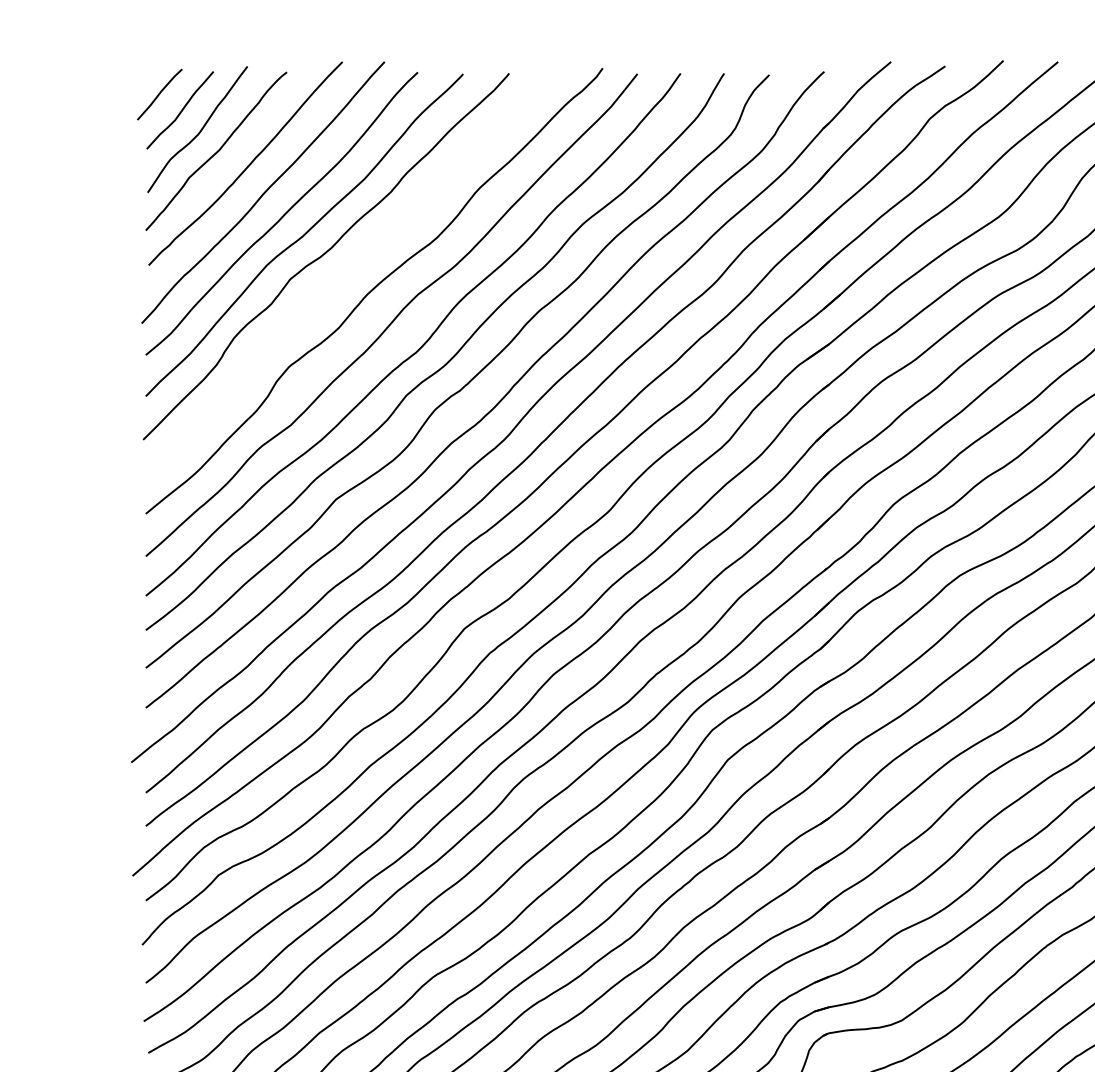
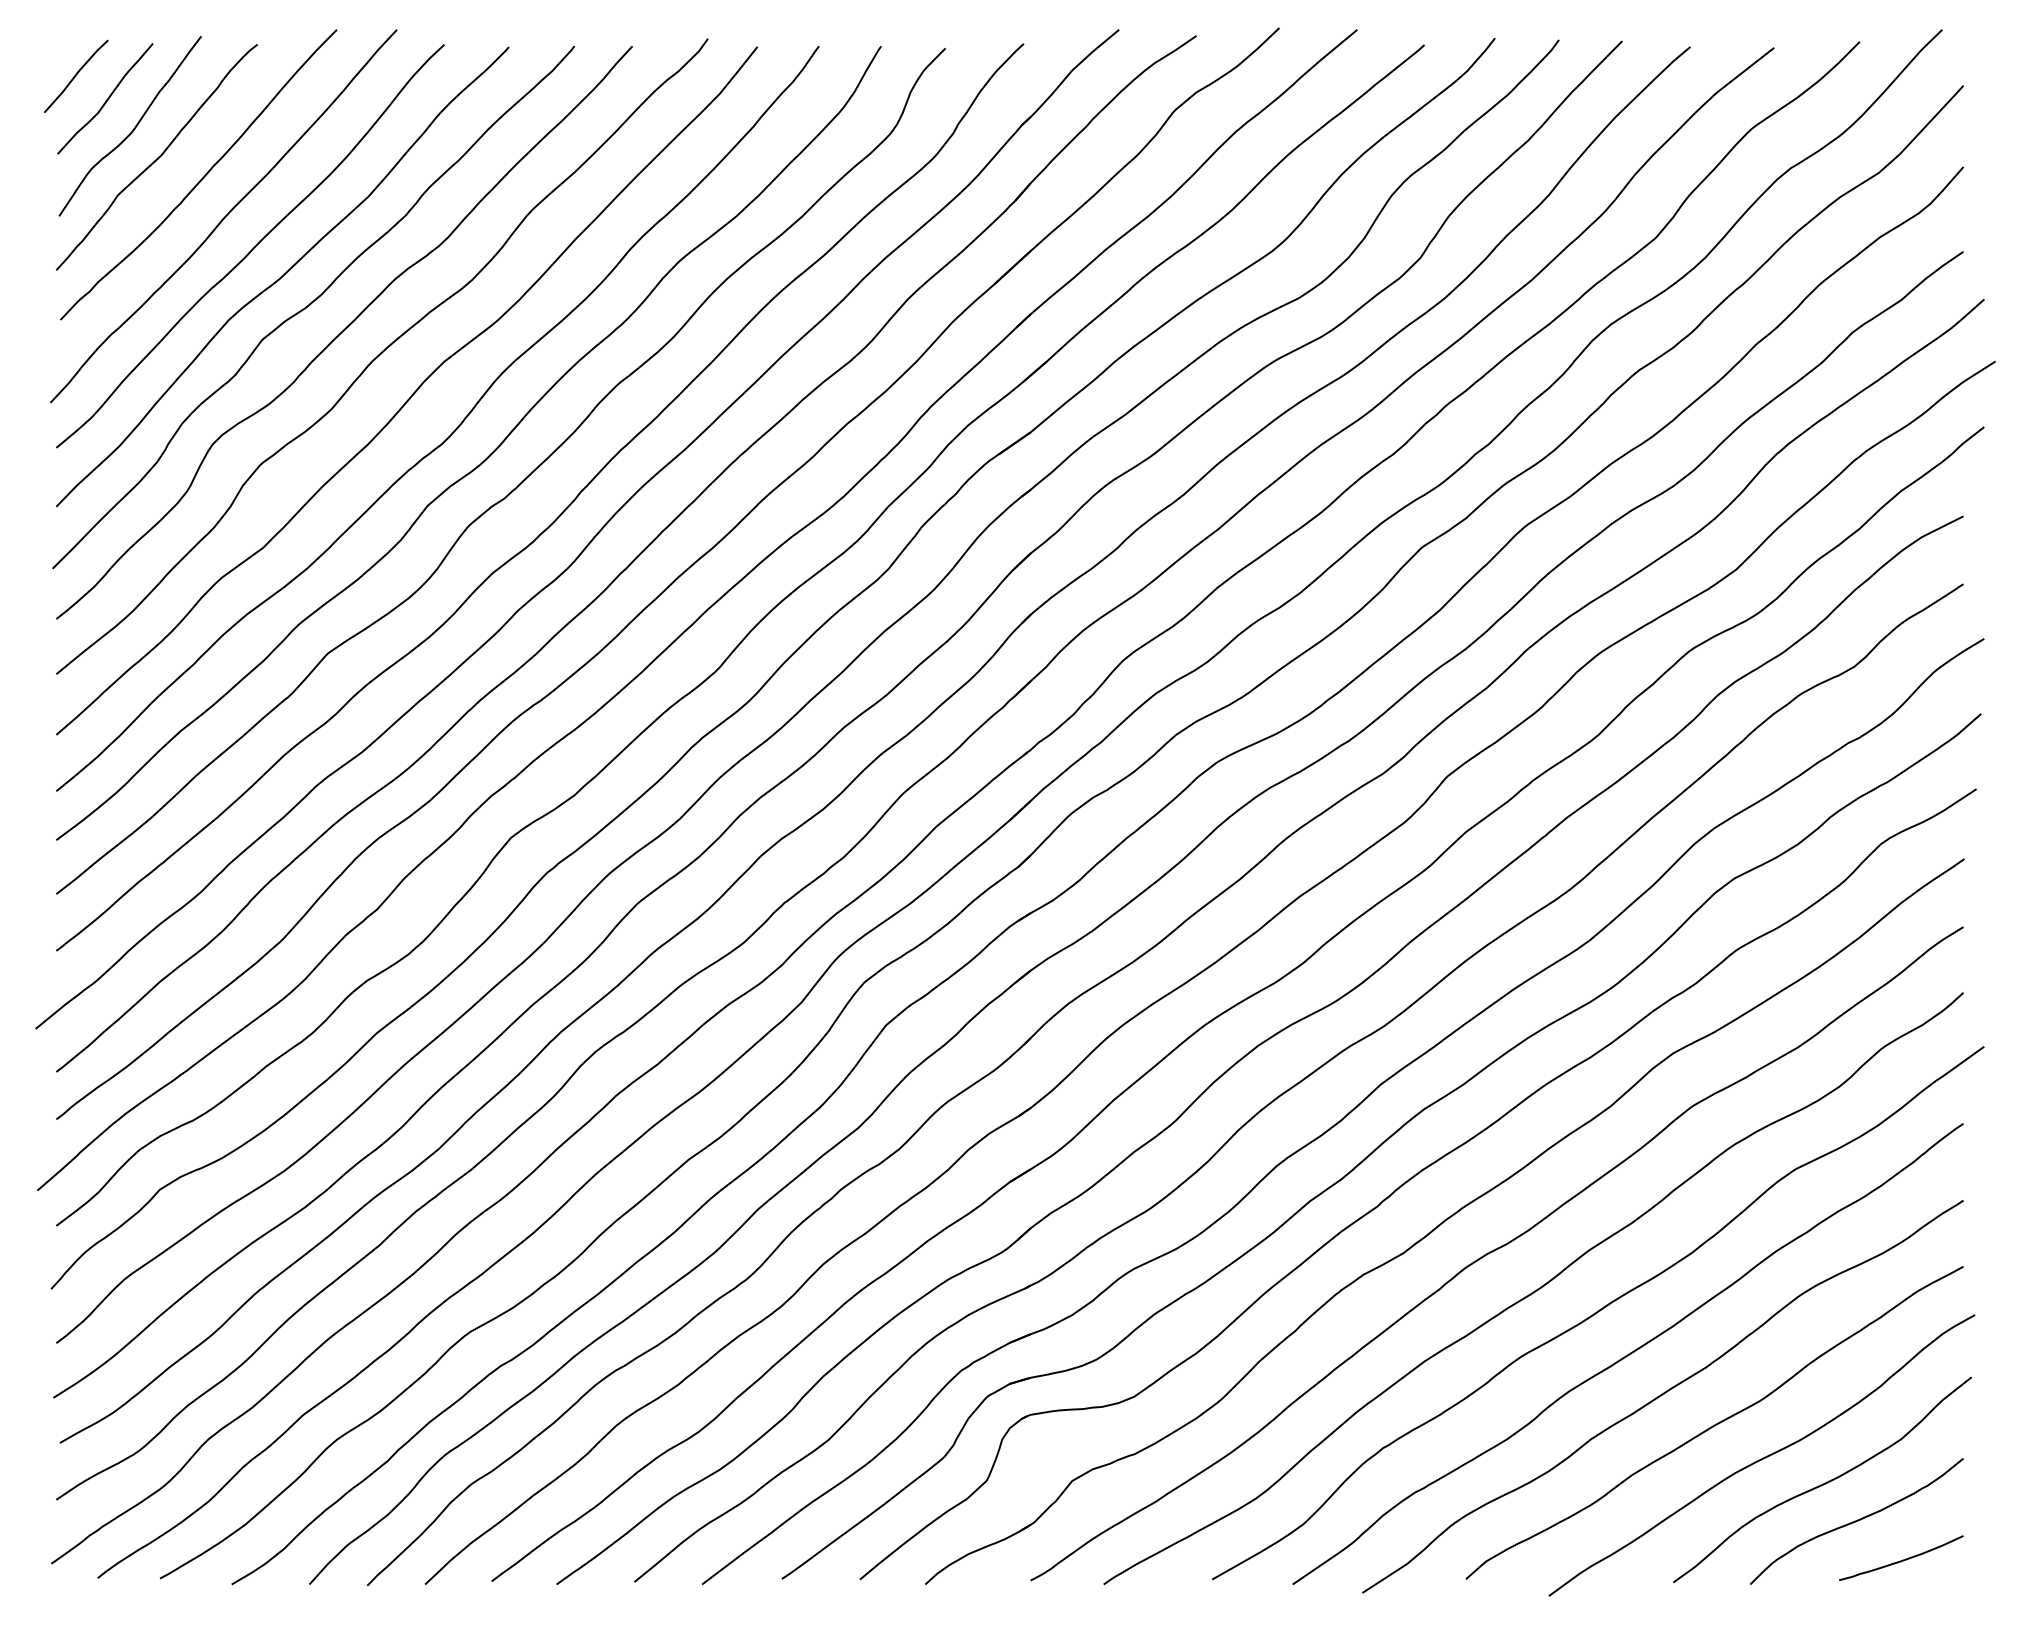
curve: (347, 273) -> (344, 331), added

